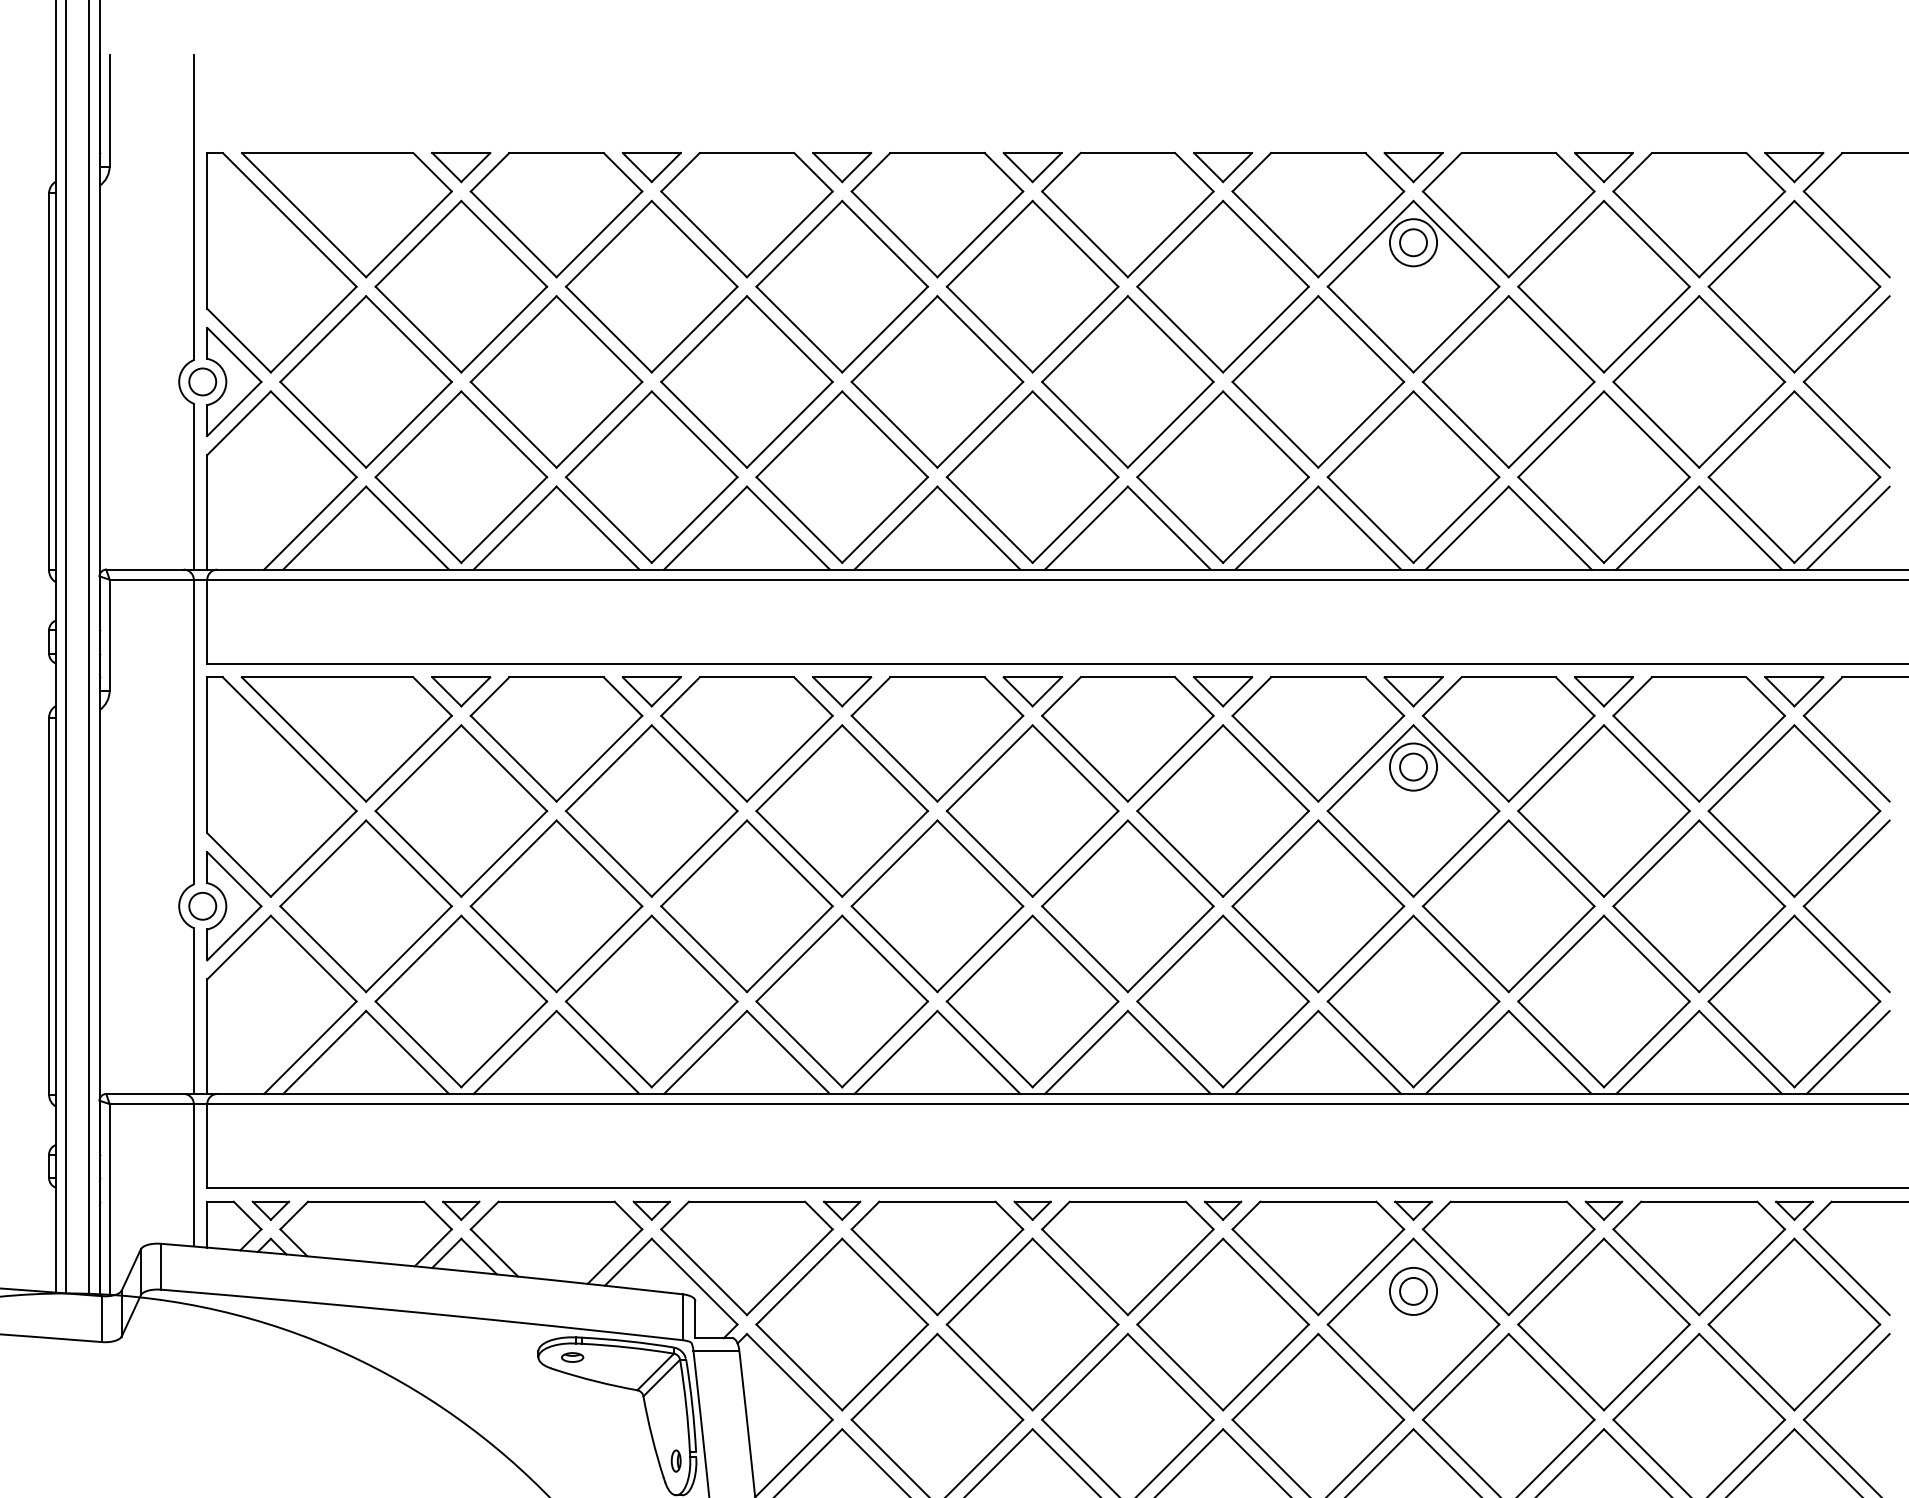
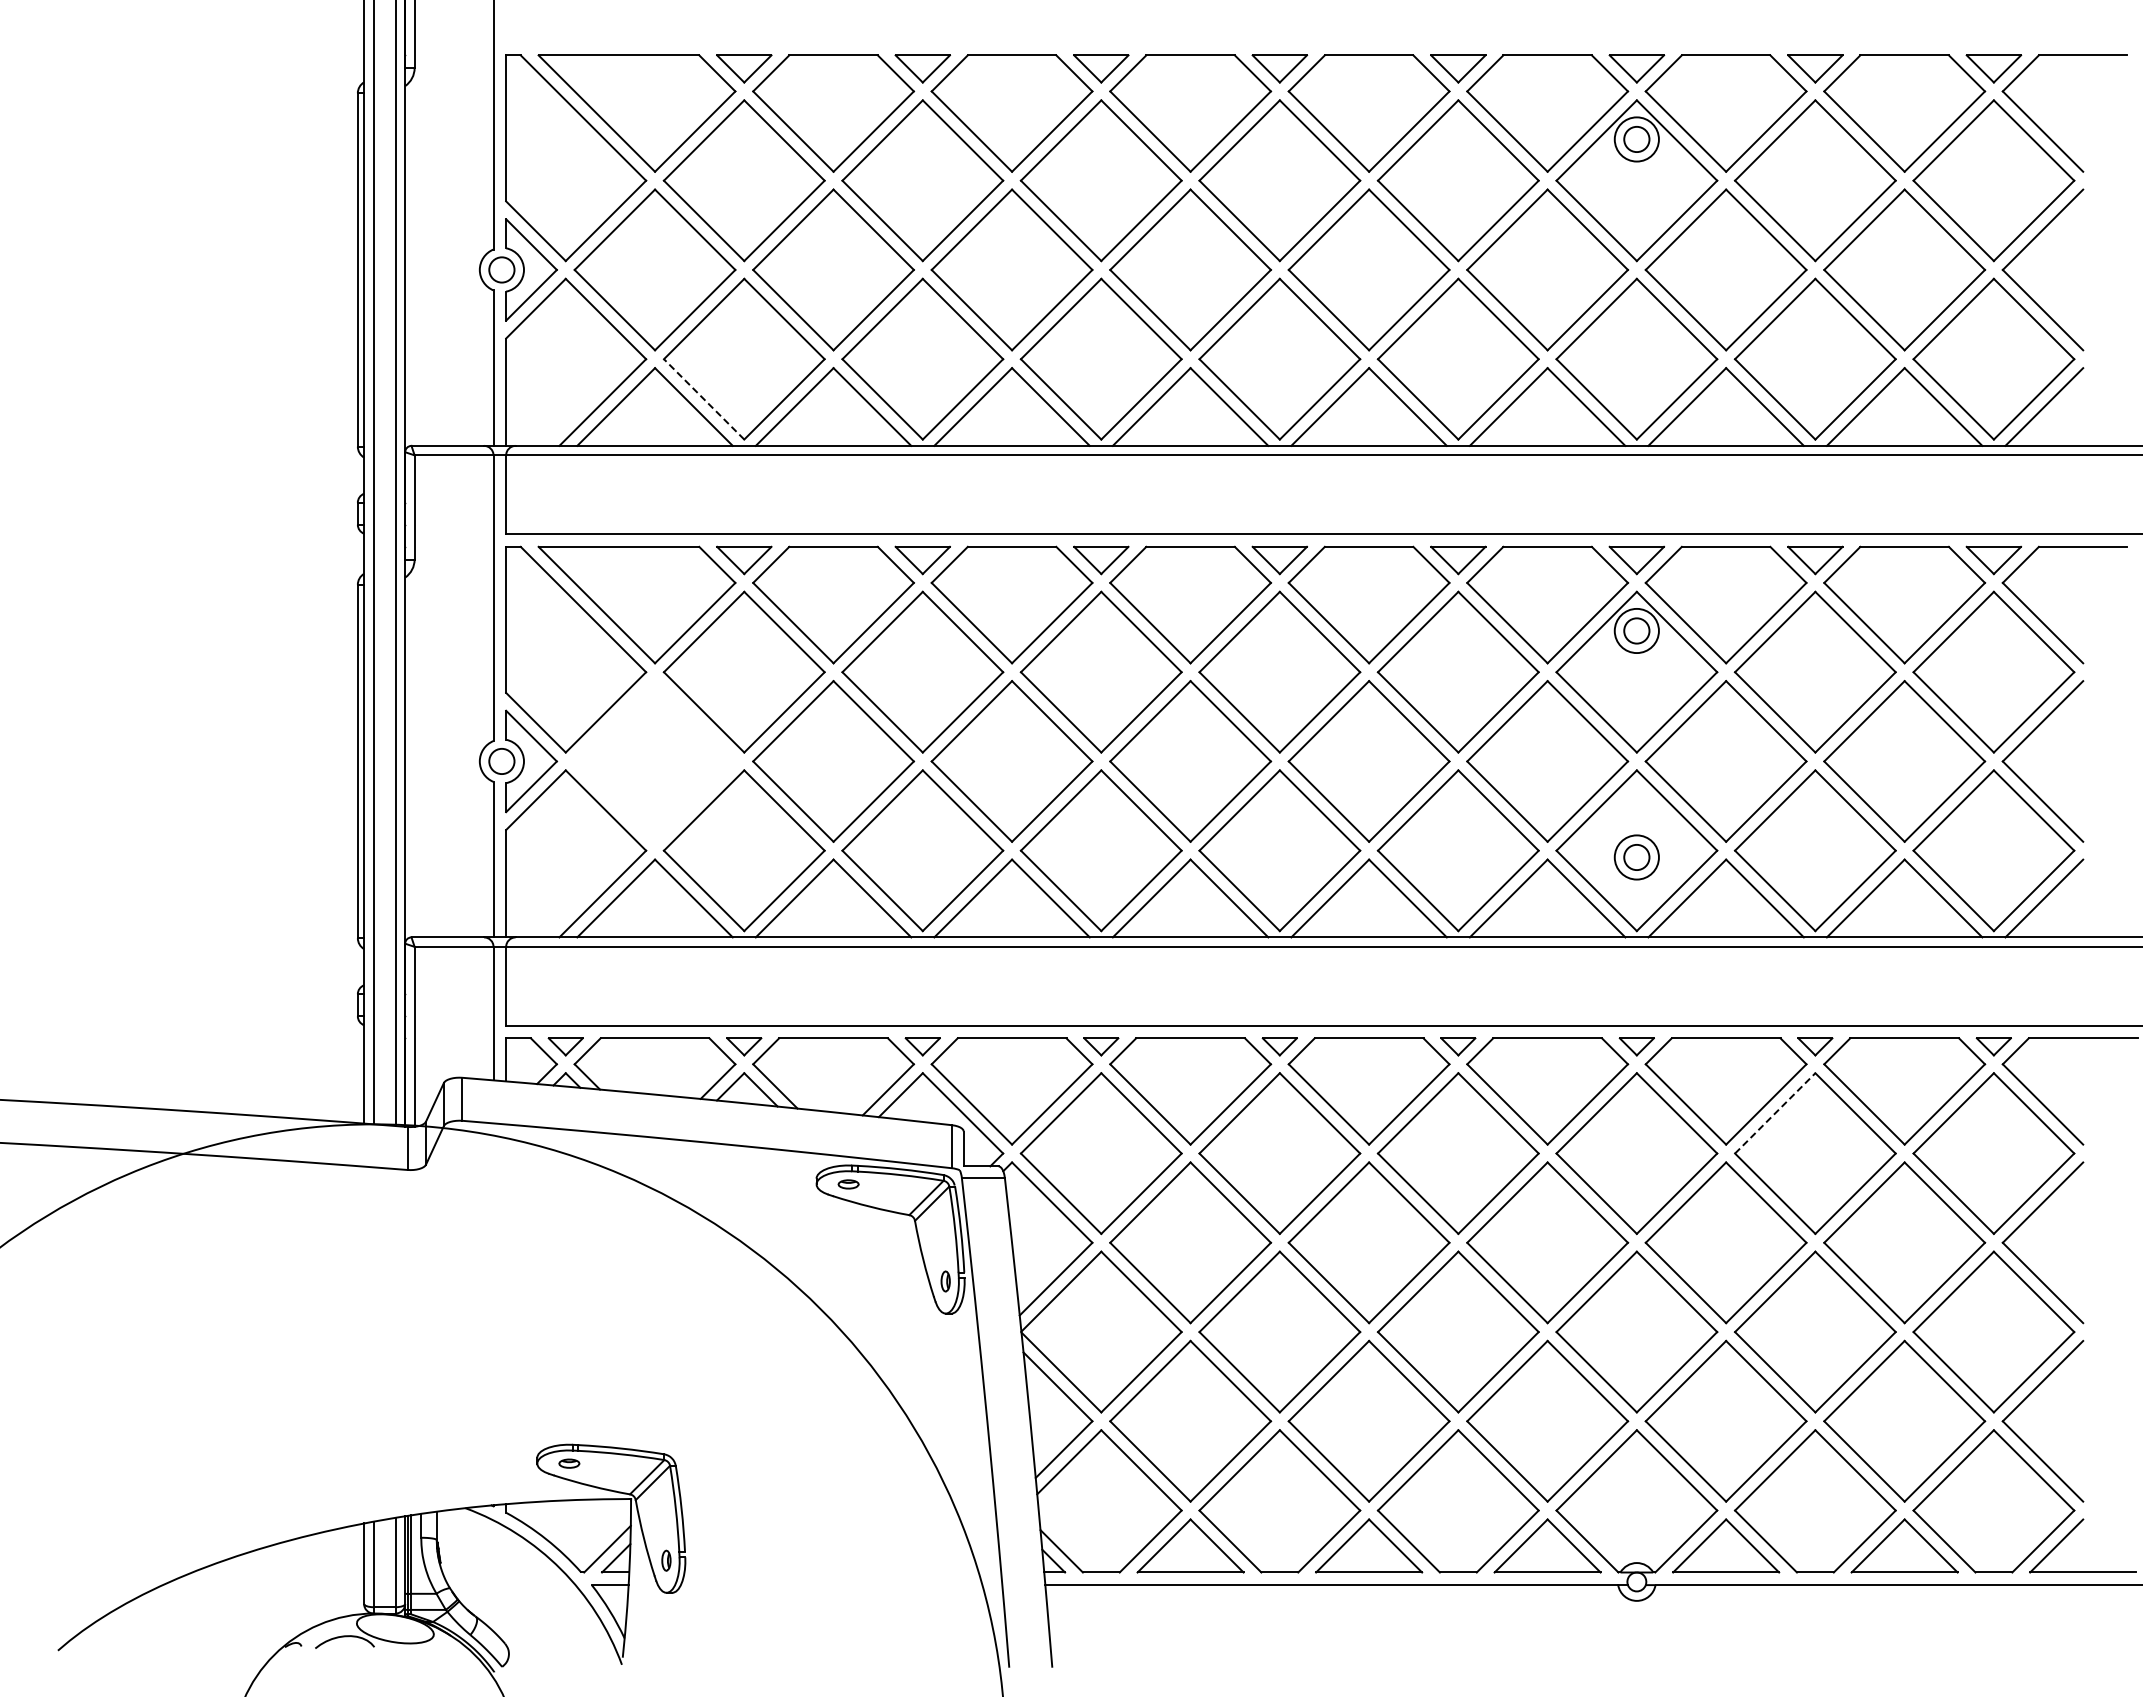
line: (418, 520) -> (704, 399), solid -> dashed
part: (365, 906) -> (654, 761), removed
line: (1561, 1281) -> (1775, 1113), solid -> dashed
part: (1413, 1291) -> (1636, 857), moved

